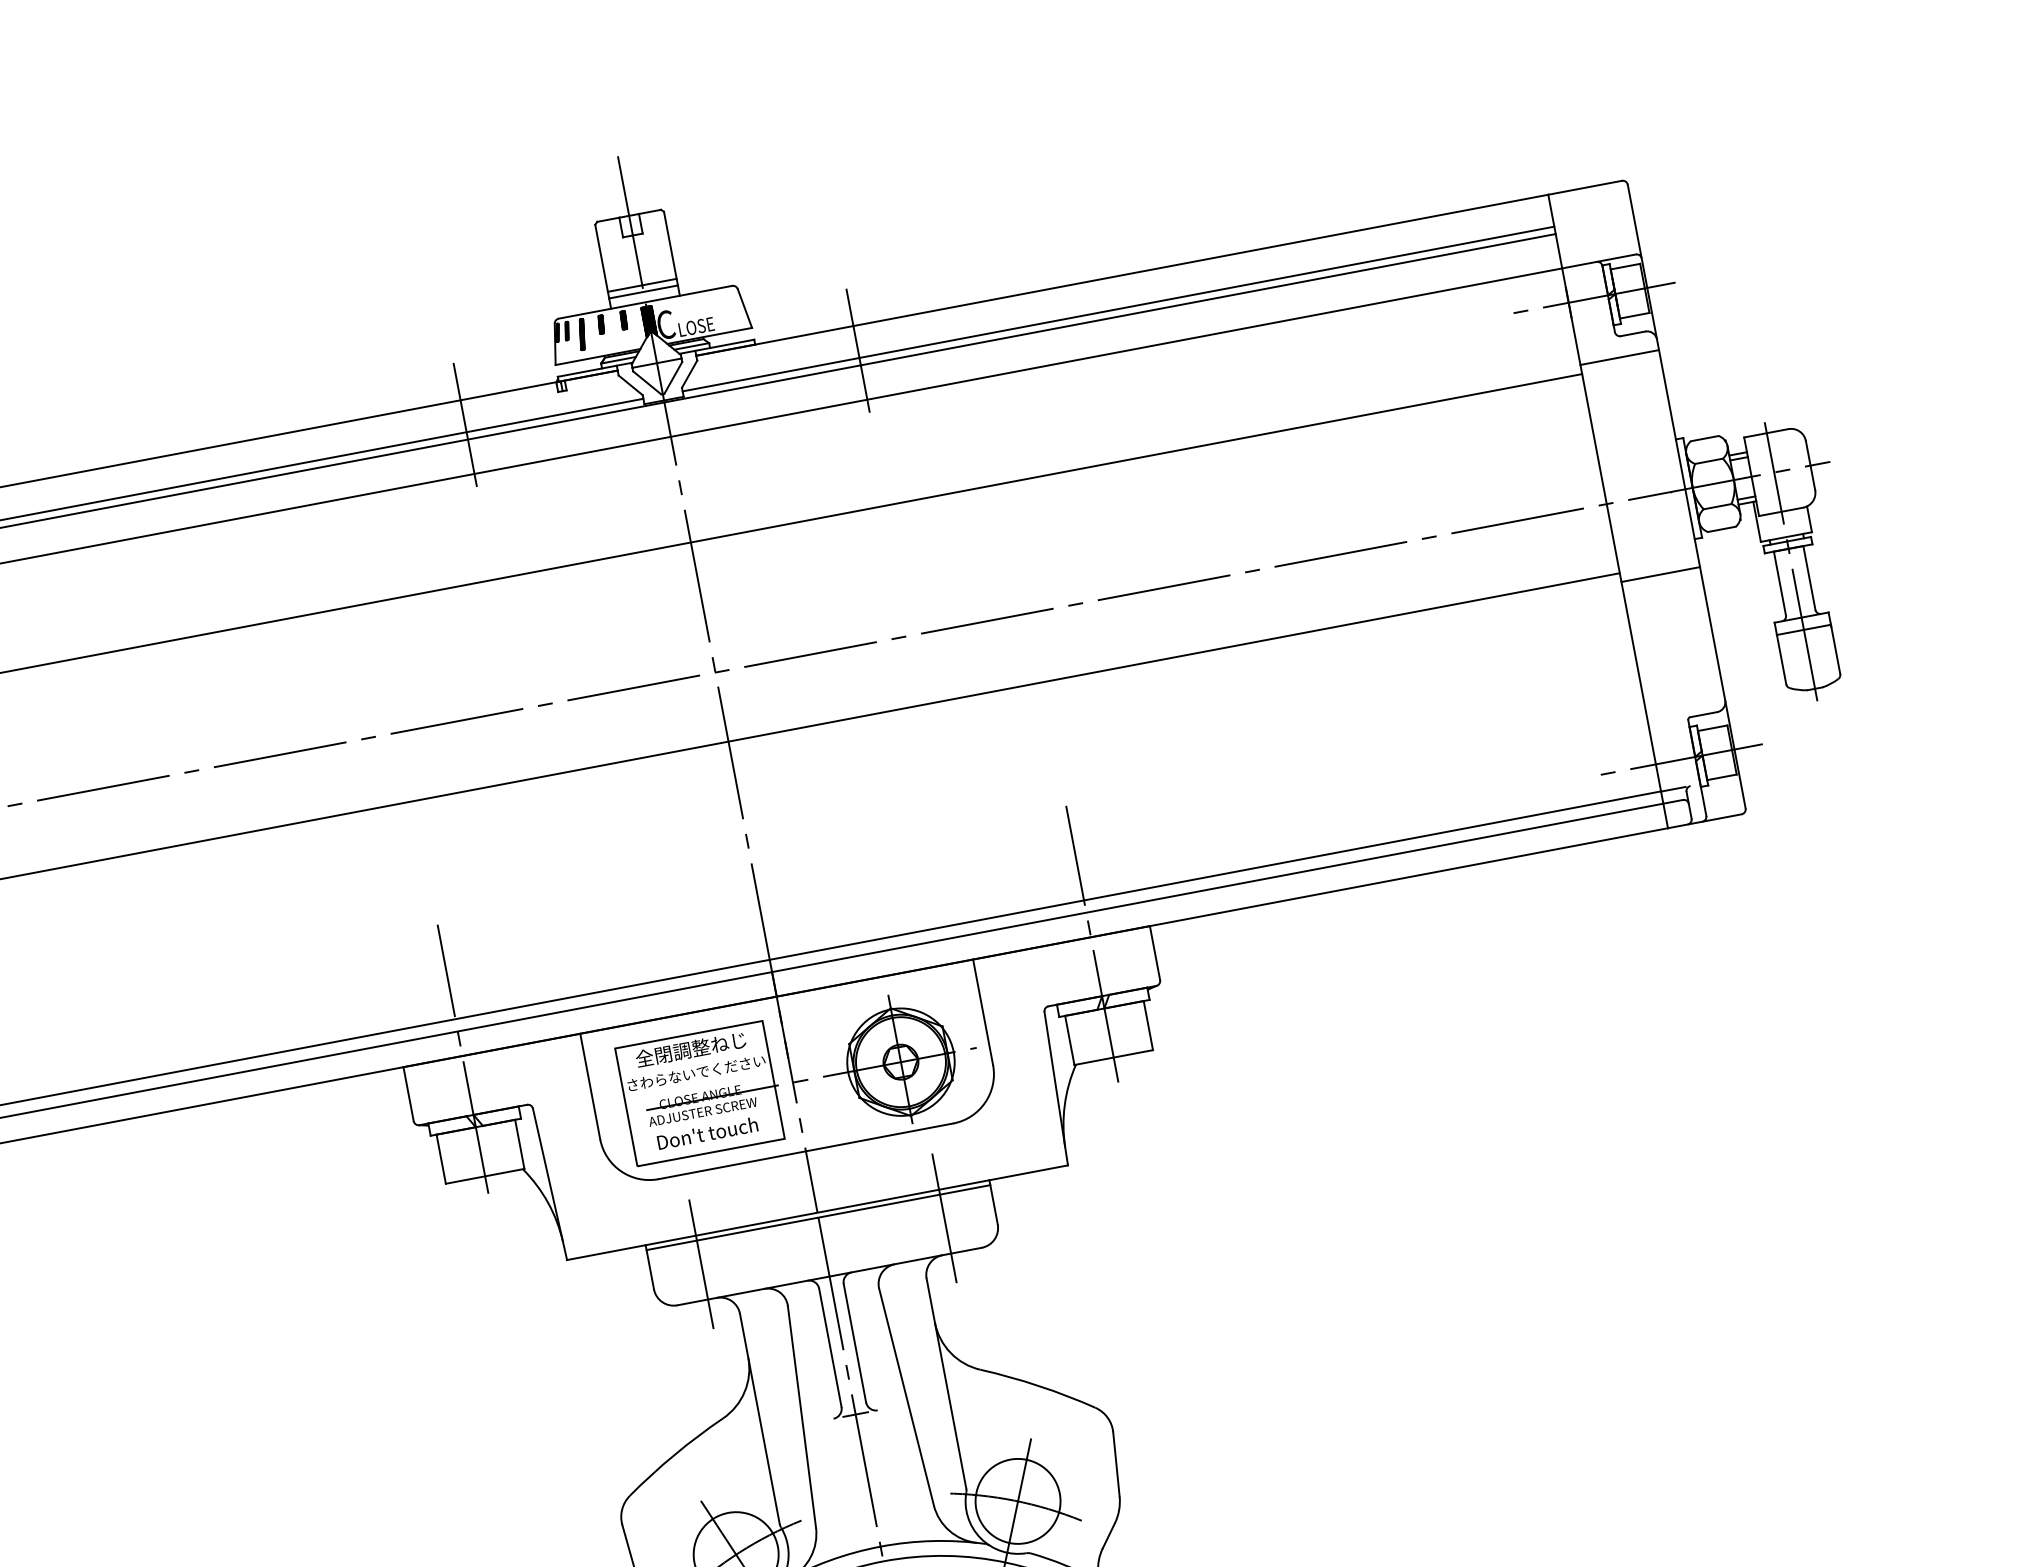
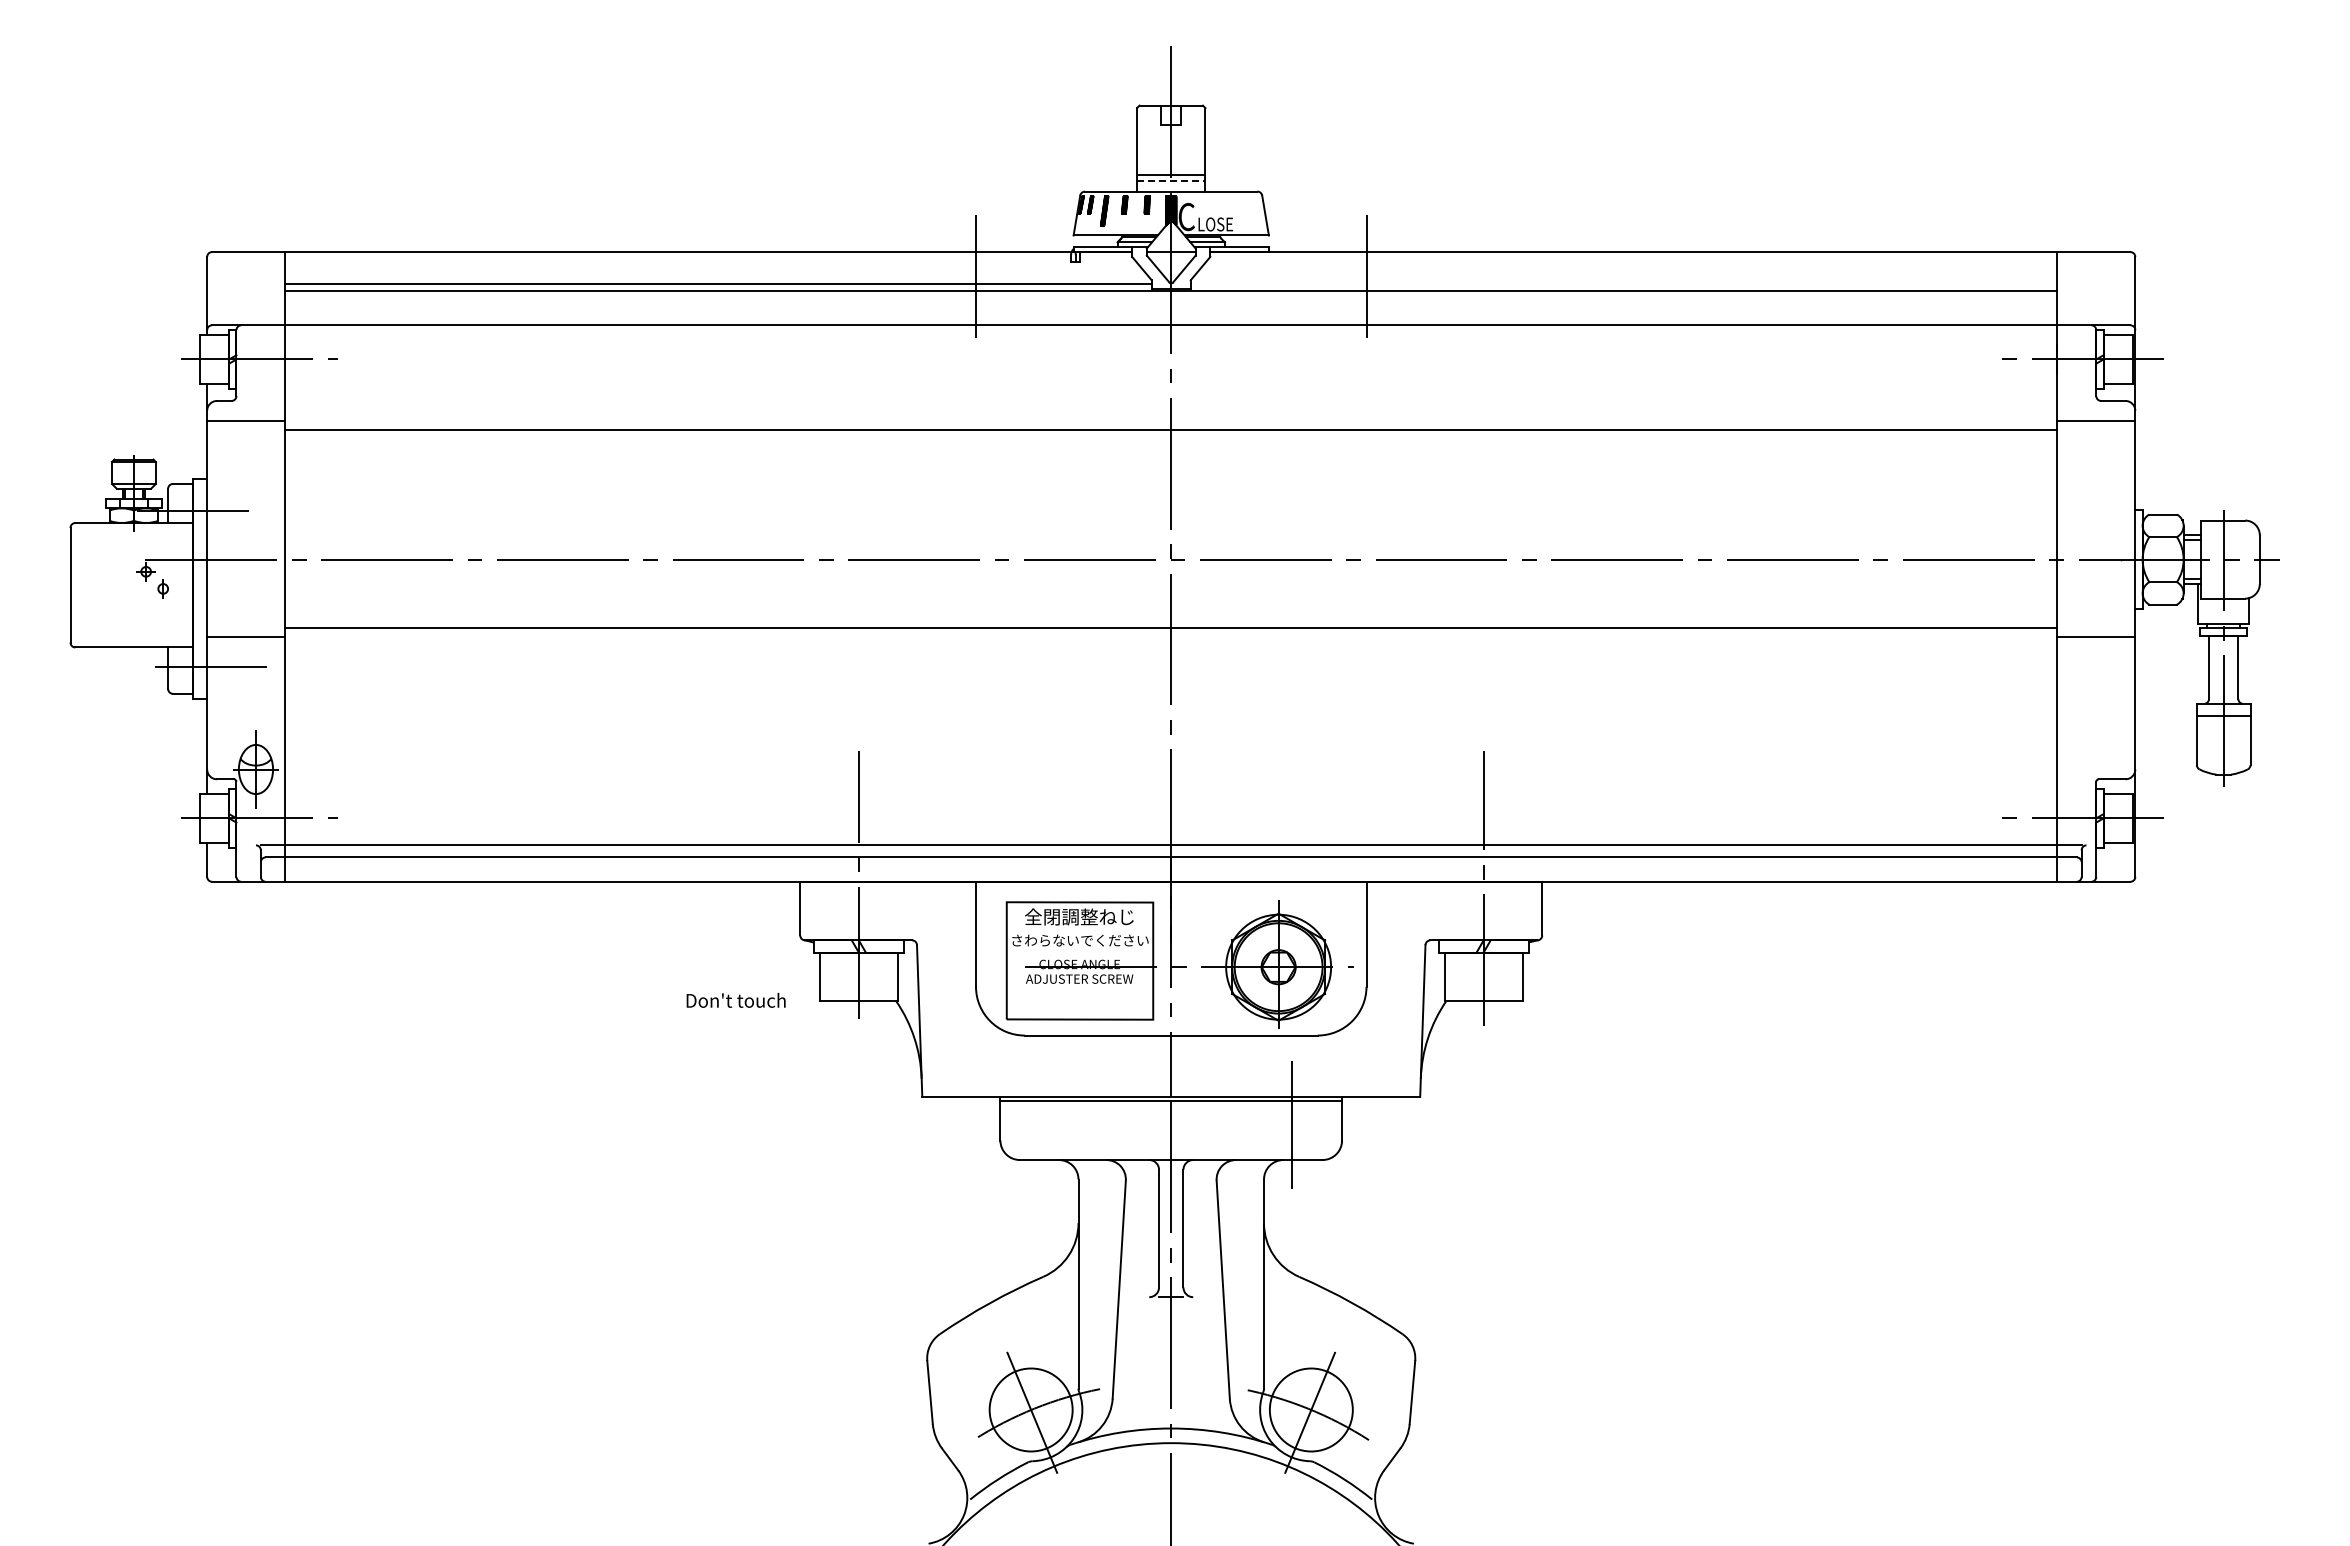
line: (643, 292) -> (1171, 181), solid -> dashed
line: (1117, 308) -> (1623, 283), removed
text: (706, 1132) -> (735, 999), moved
line: (701, 1263) -> (1050, 1124), removed

